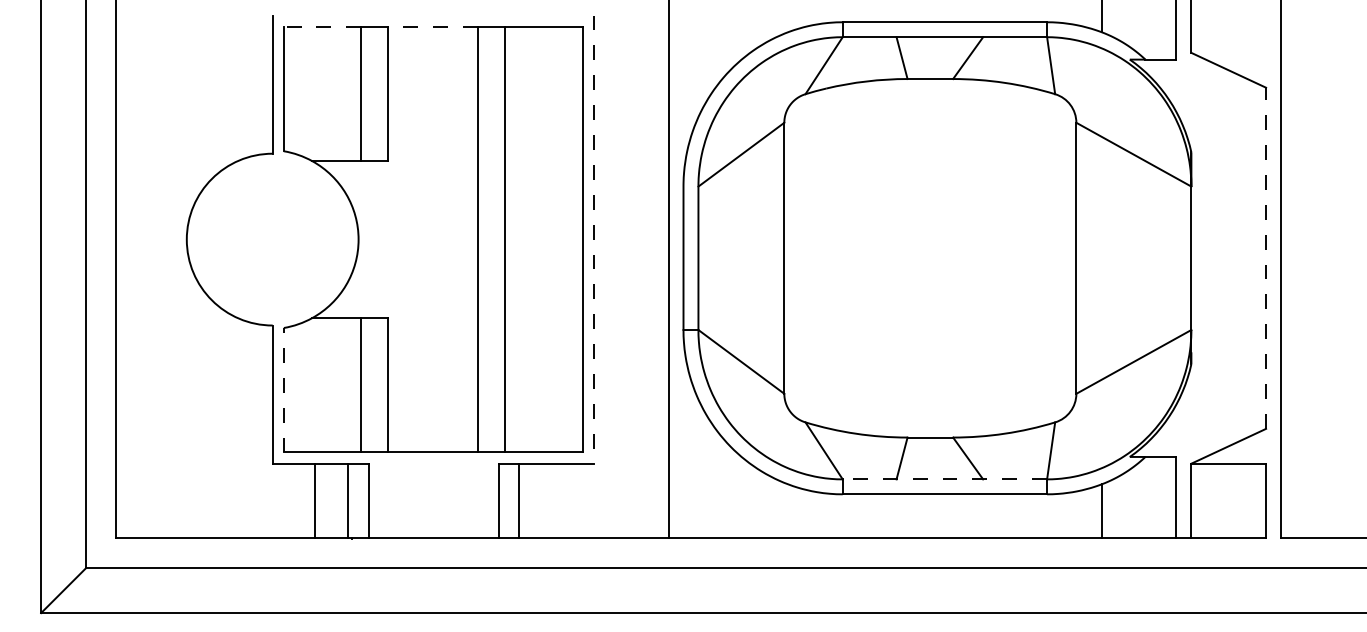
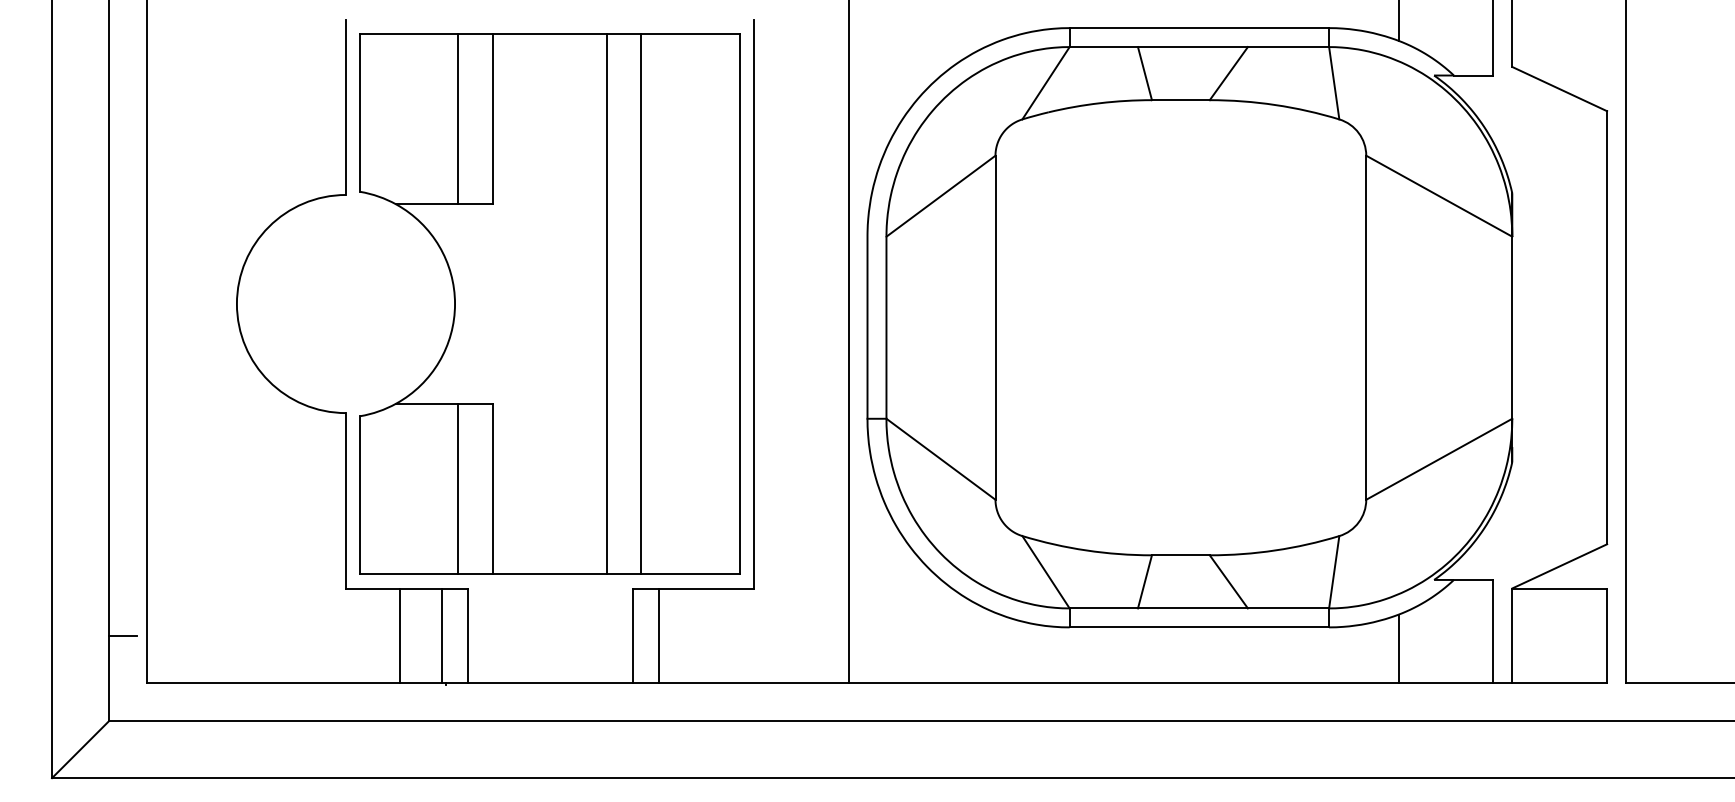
line: (321, 26) -> (408, 33), dashed -> solid
line: (433, 26) -> (549, 33), dashed -> solid
line: (593, 239) -> (753, 304), dashed -> solid
line: (1266, 258) -> (1607, 327), dashed -> solid
line: (284, 389) -> (360, 494), dashed -> solid
line: (945, 479) -> (1199, 608), dashed -> solid
line: (96, 500) -> (122, 635), added

